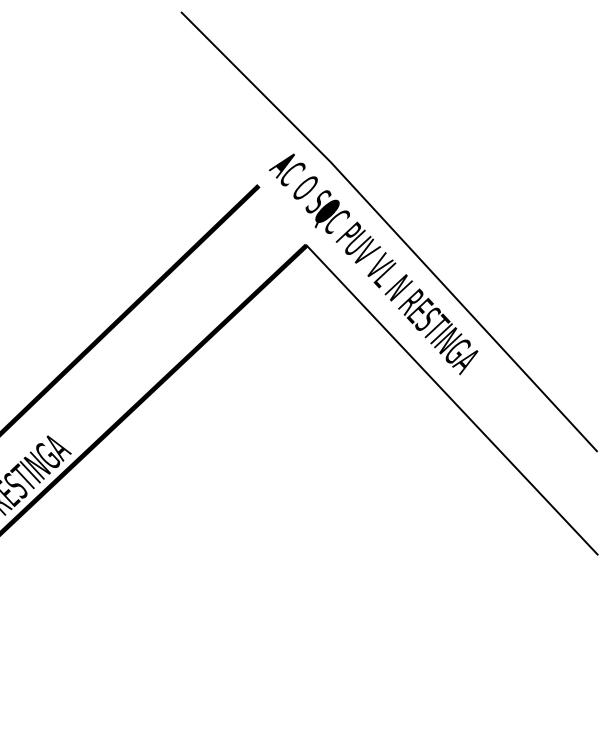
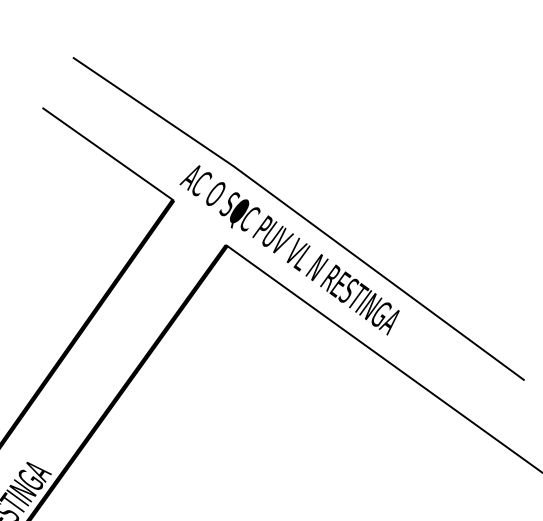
line: (198, 122) -> (107, 153), added

